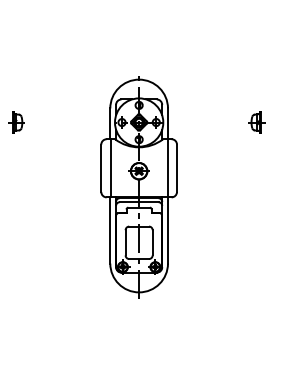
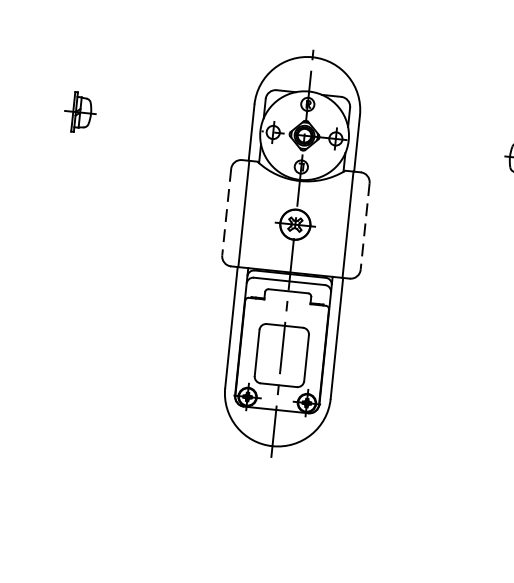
line: (101, 168) -> (227, 212), solid -> dashed
line: (177, 168) -> (366, 226), solid -> dashed

